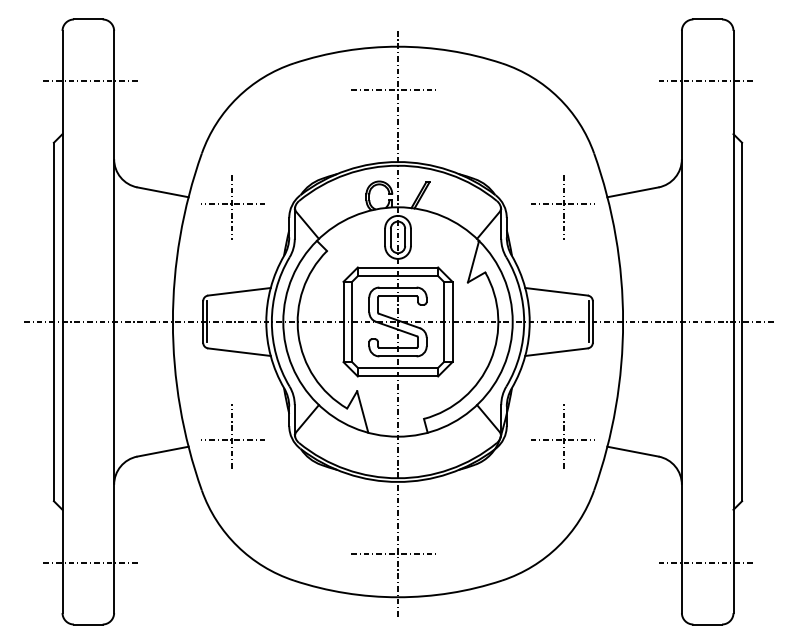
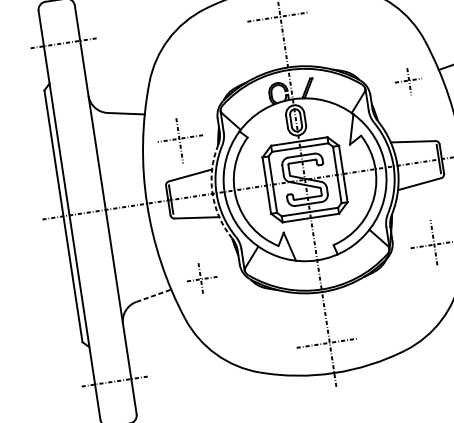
part: (232, 207) -> (180, 140), moved
part: (562, 207) -> (408, 81), size x0.6
arc: (266, 322) -> (212, 194), solid -> dashed
part: (232, 436) -> (201, 277), size x0.7
line: (163, 451) -> (154, 295), solid -> dashed

